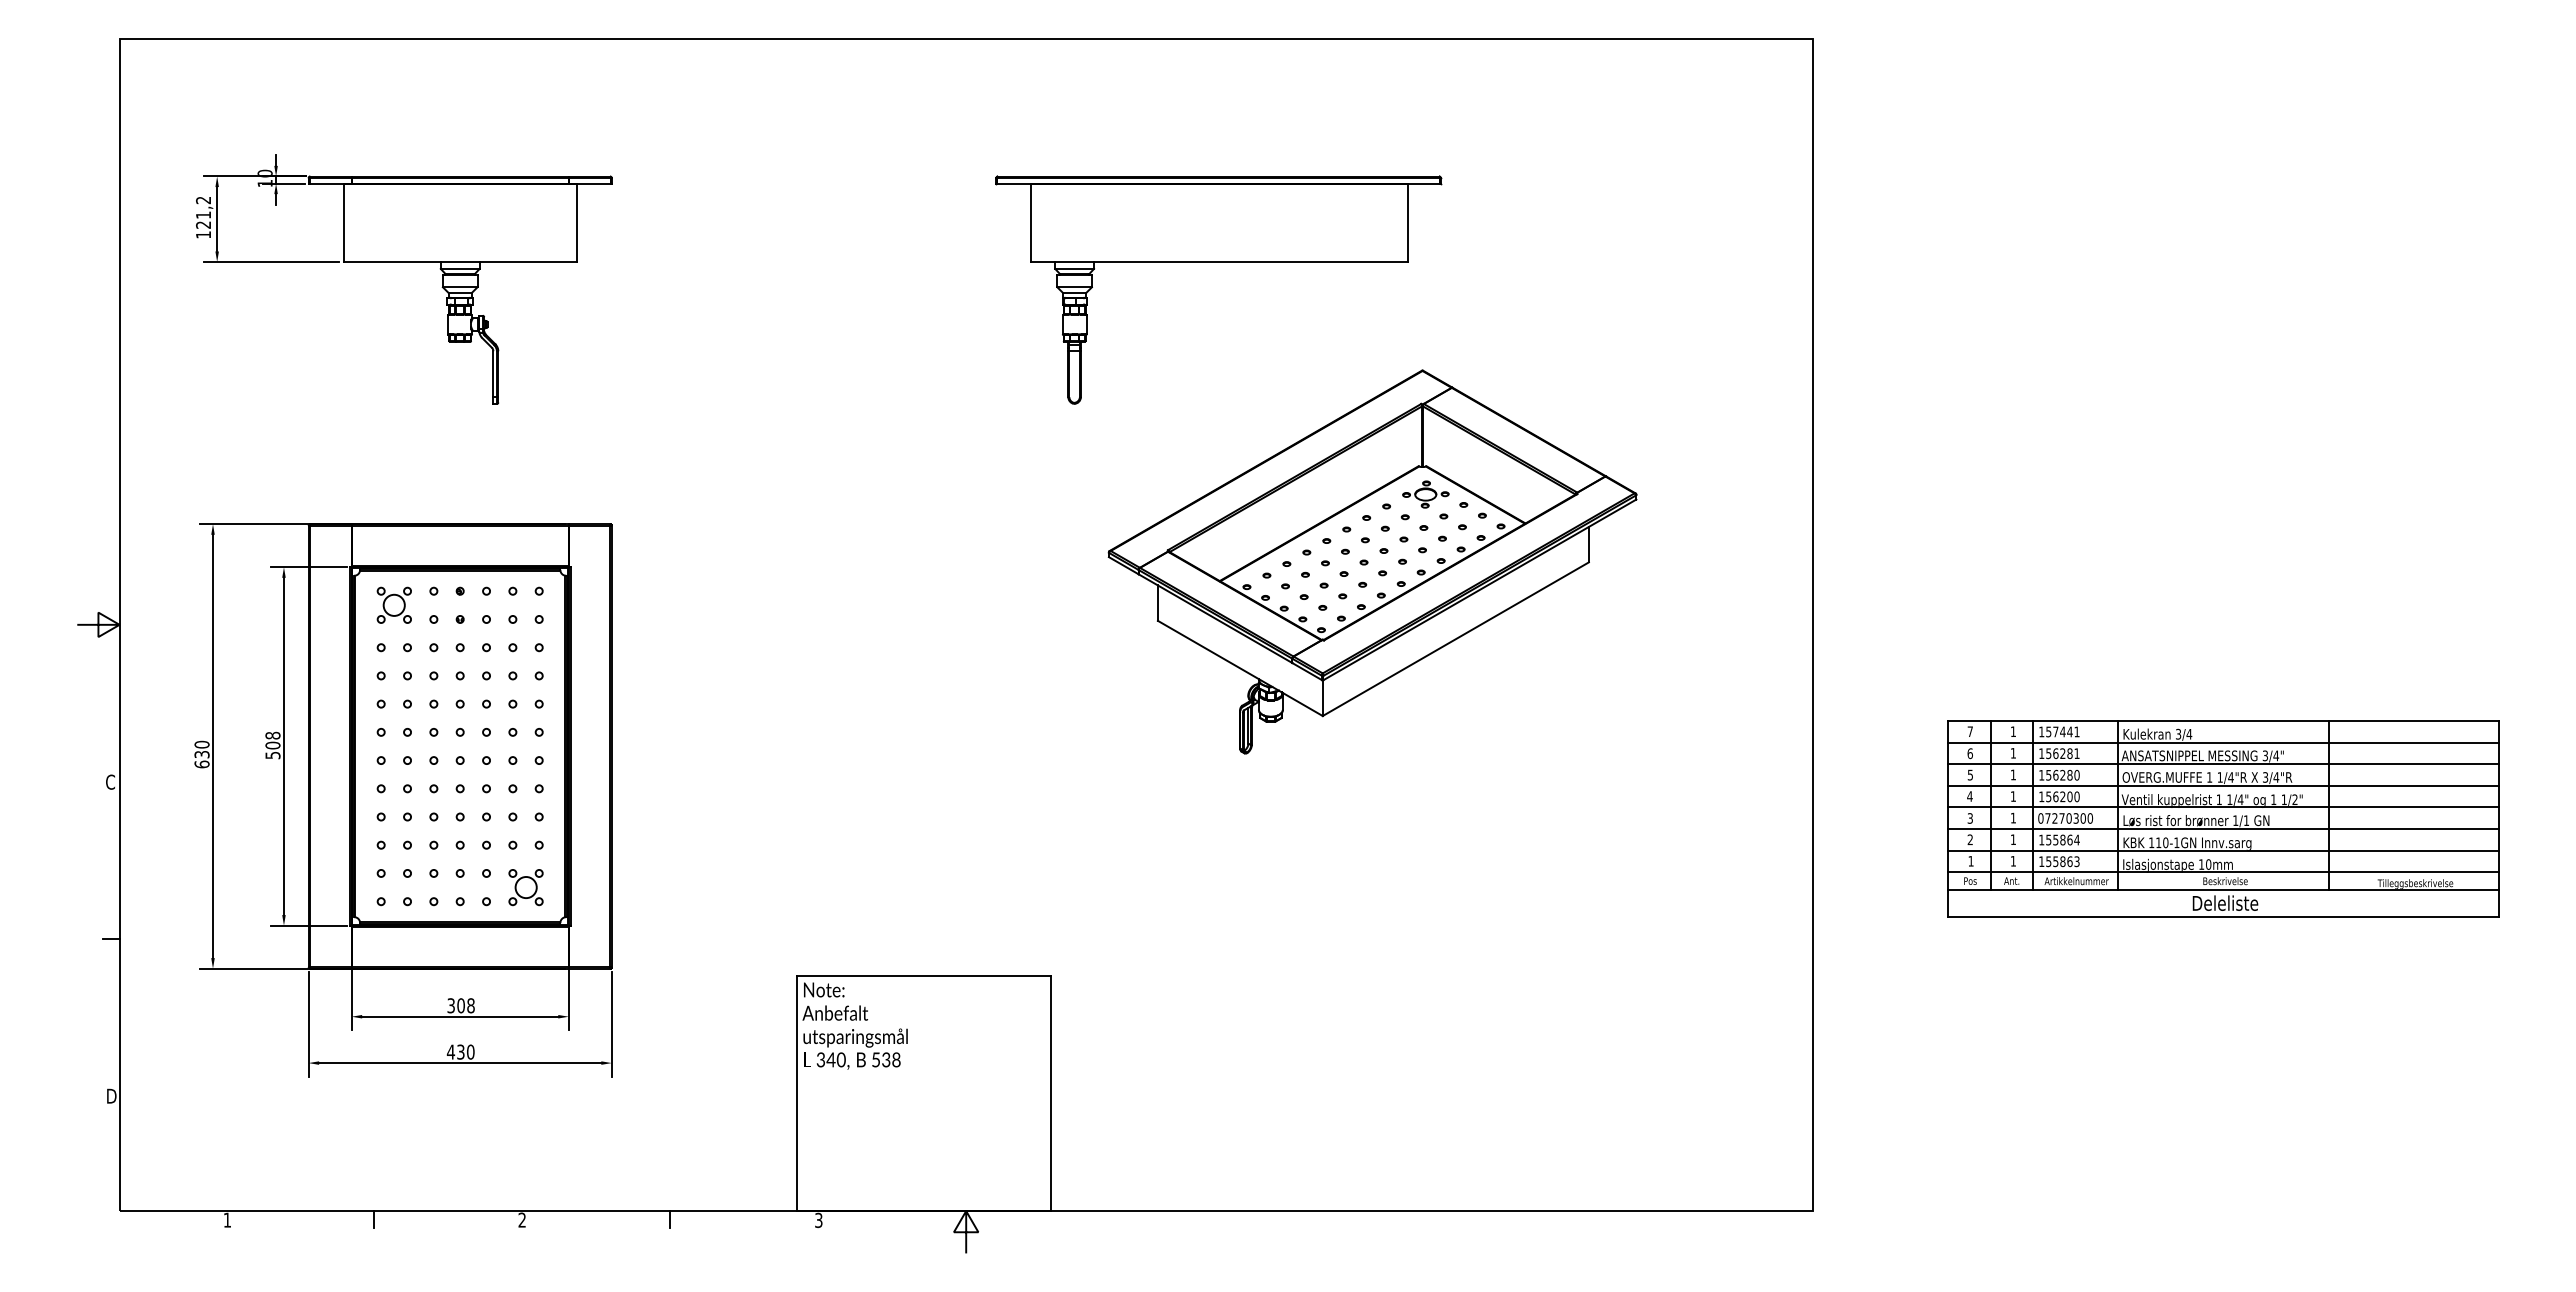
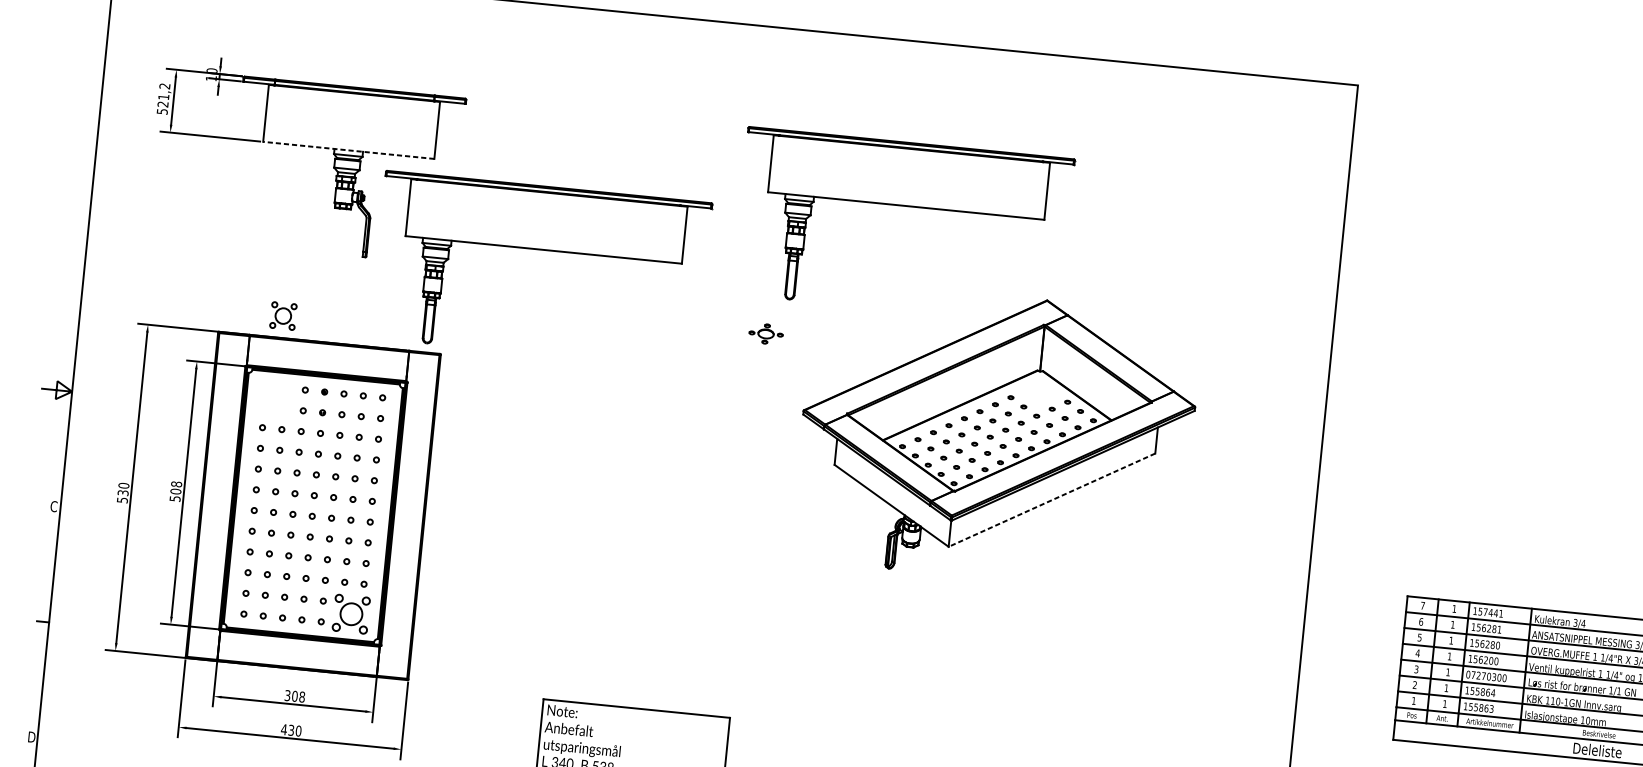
text: (203, 234) -> (162, 111), 121,2 -> 521,2
line: (460, 262) -> (348, 150), solid -> dashed
part: (735, 370) -> (542, 250), added
part: (1425, 494) -> (765, 333), moved
part: (393, 604) -> (282, 315), moved
line: (1455, 639) -> (1051, 500), solid -> dashed
text: (201, 764) -> (122, 500), 630 -> 530
part: (525, 887) -> (350, 614), size x1.4

